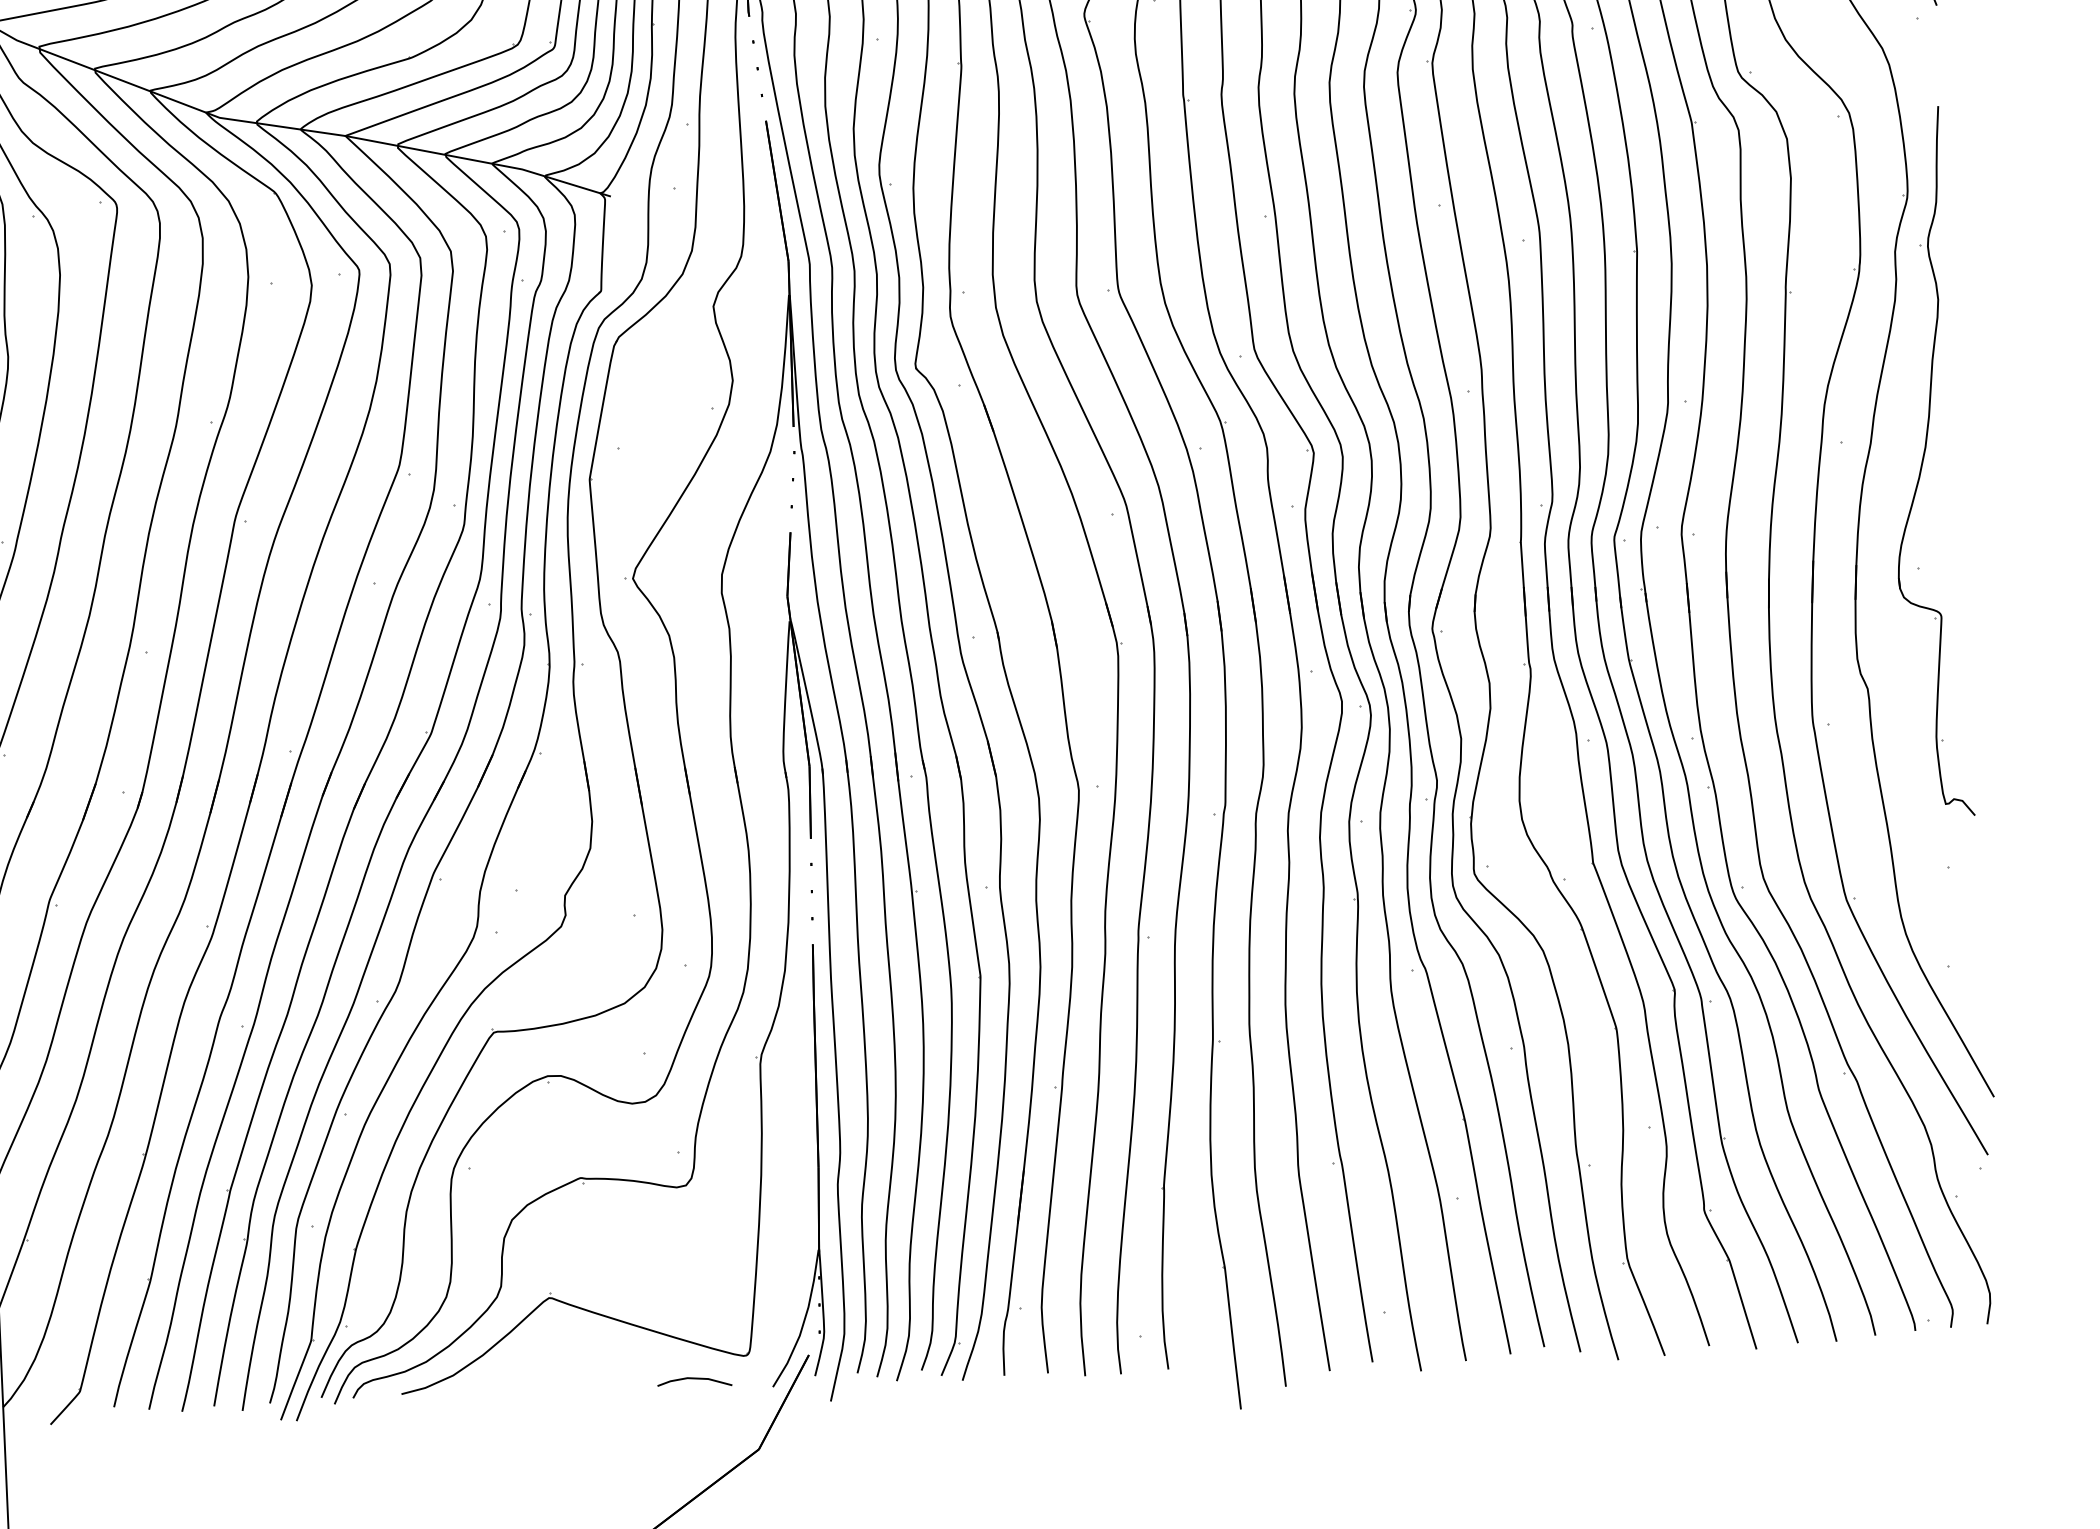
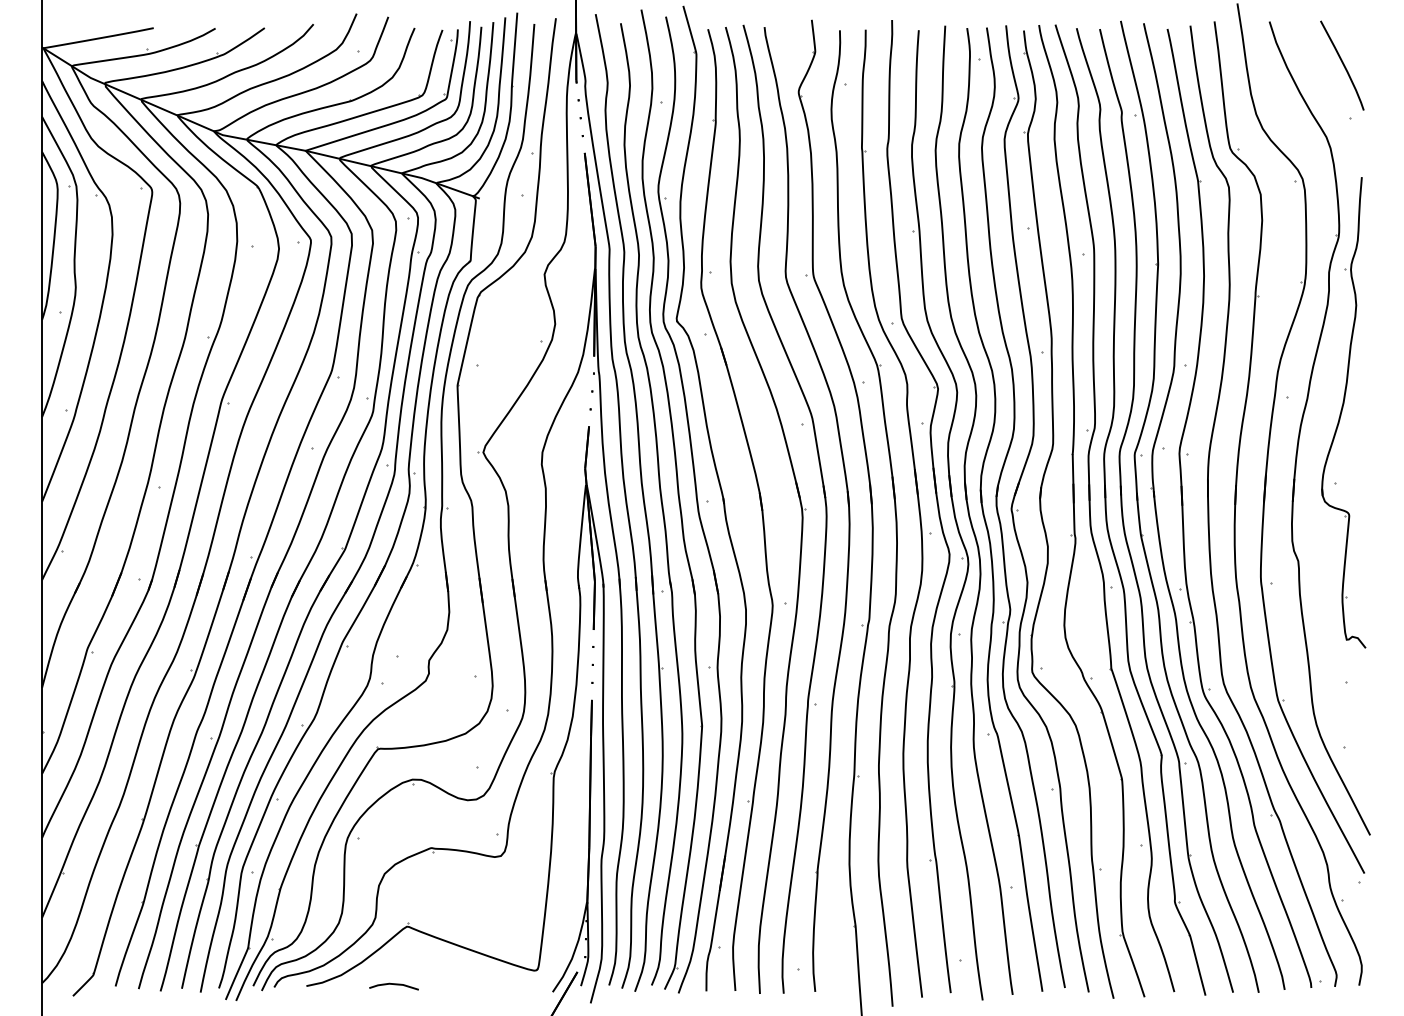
line: (695, 1380) -> (394, 985), moved

